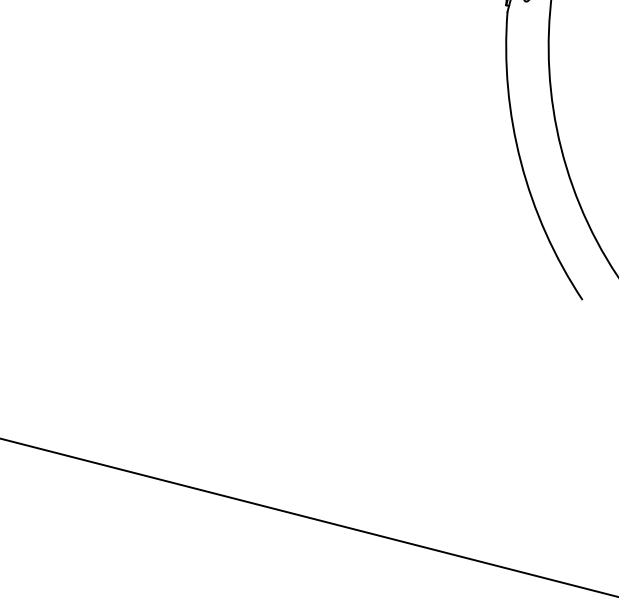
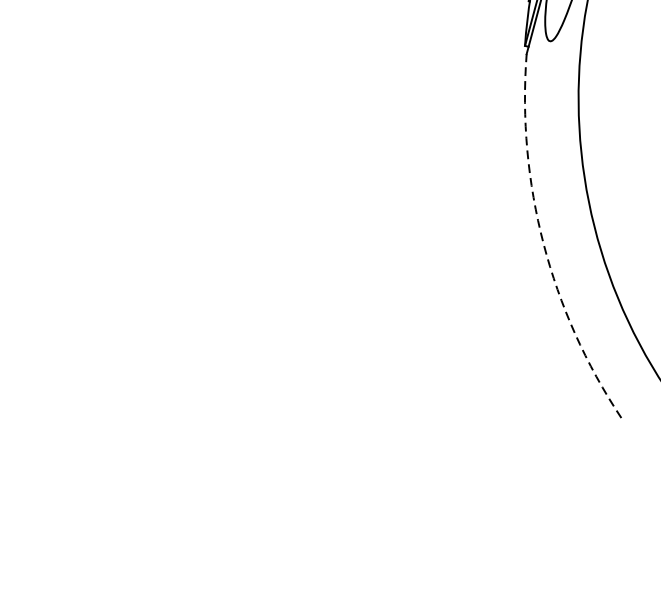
arc: (520, 162) -> (543, 244), solid -> dashed

